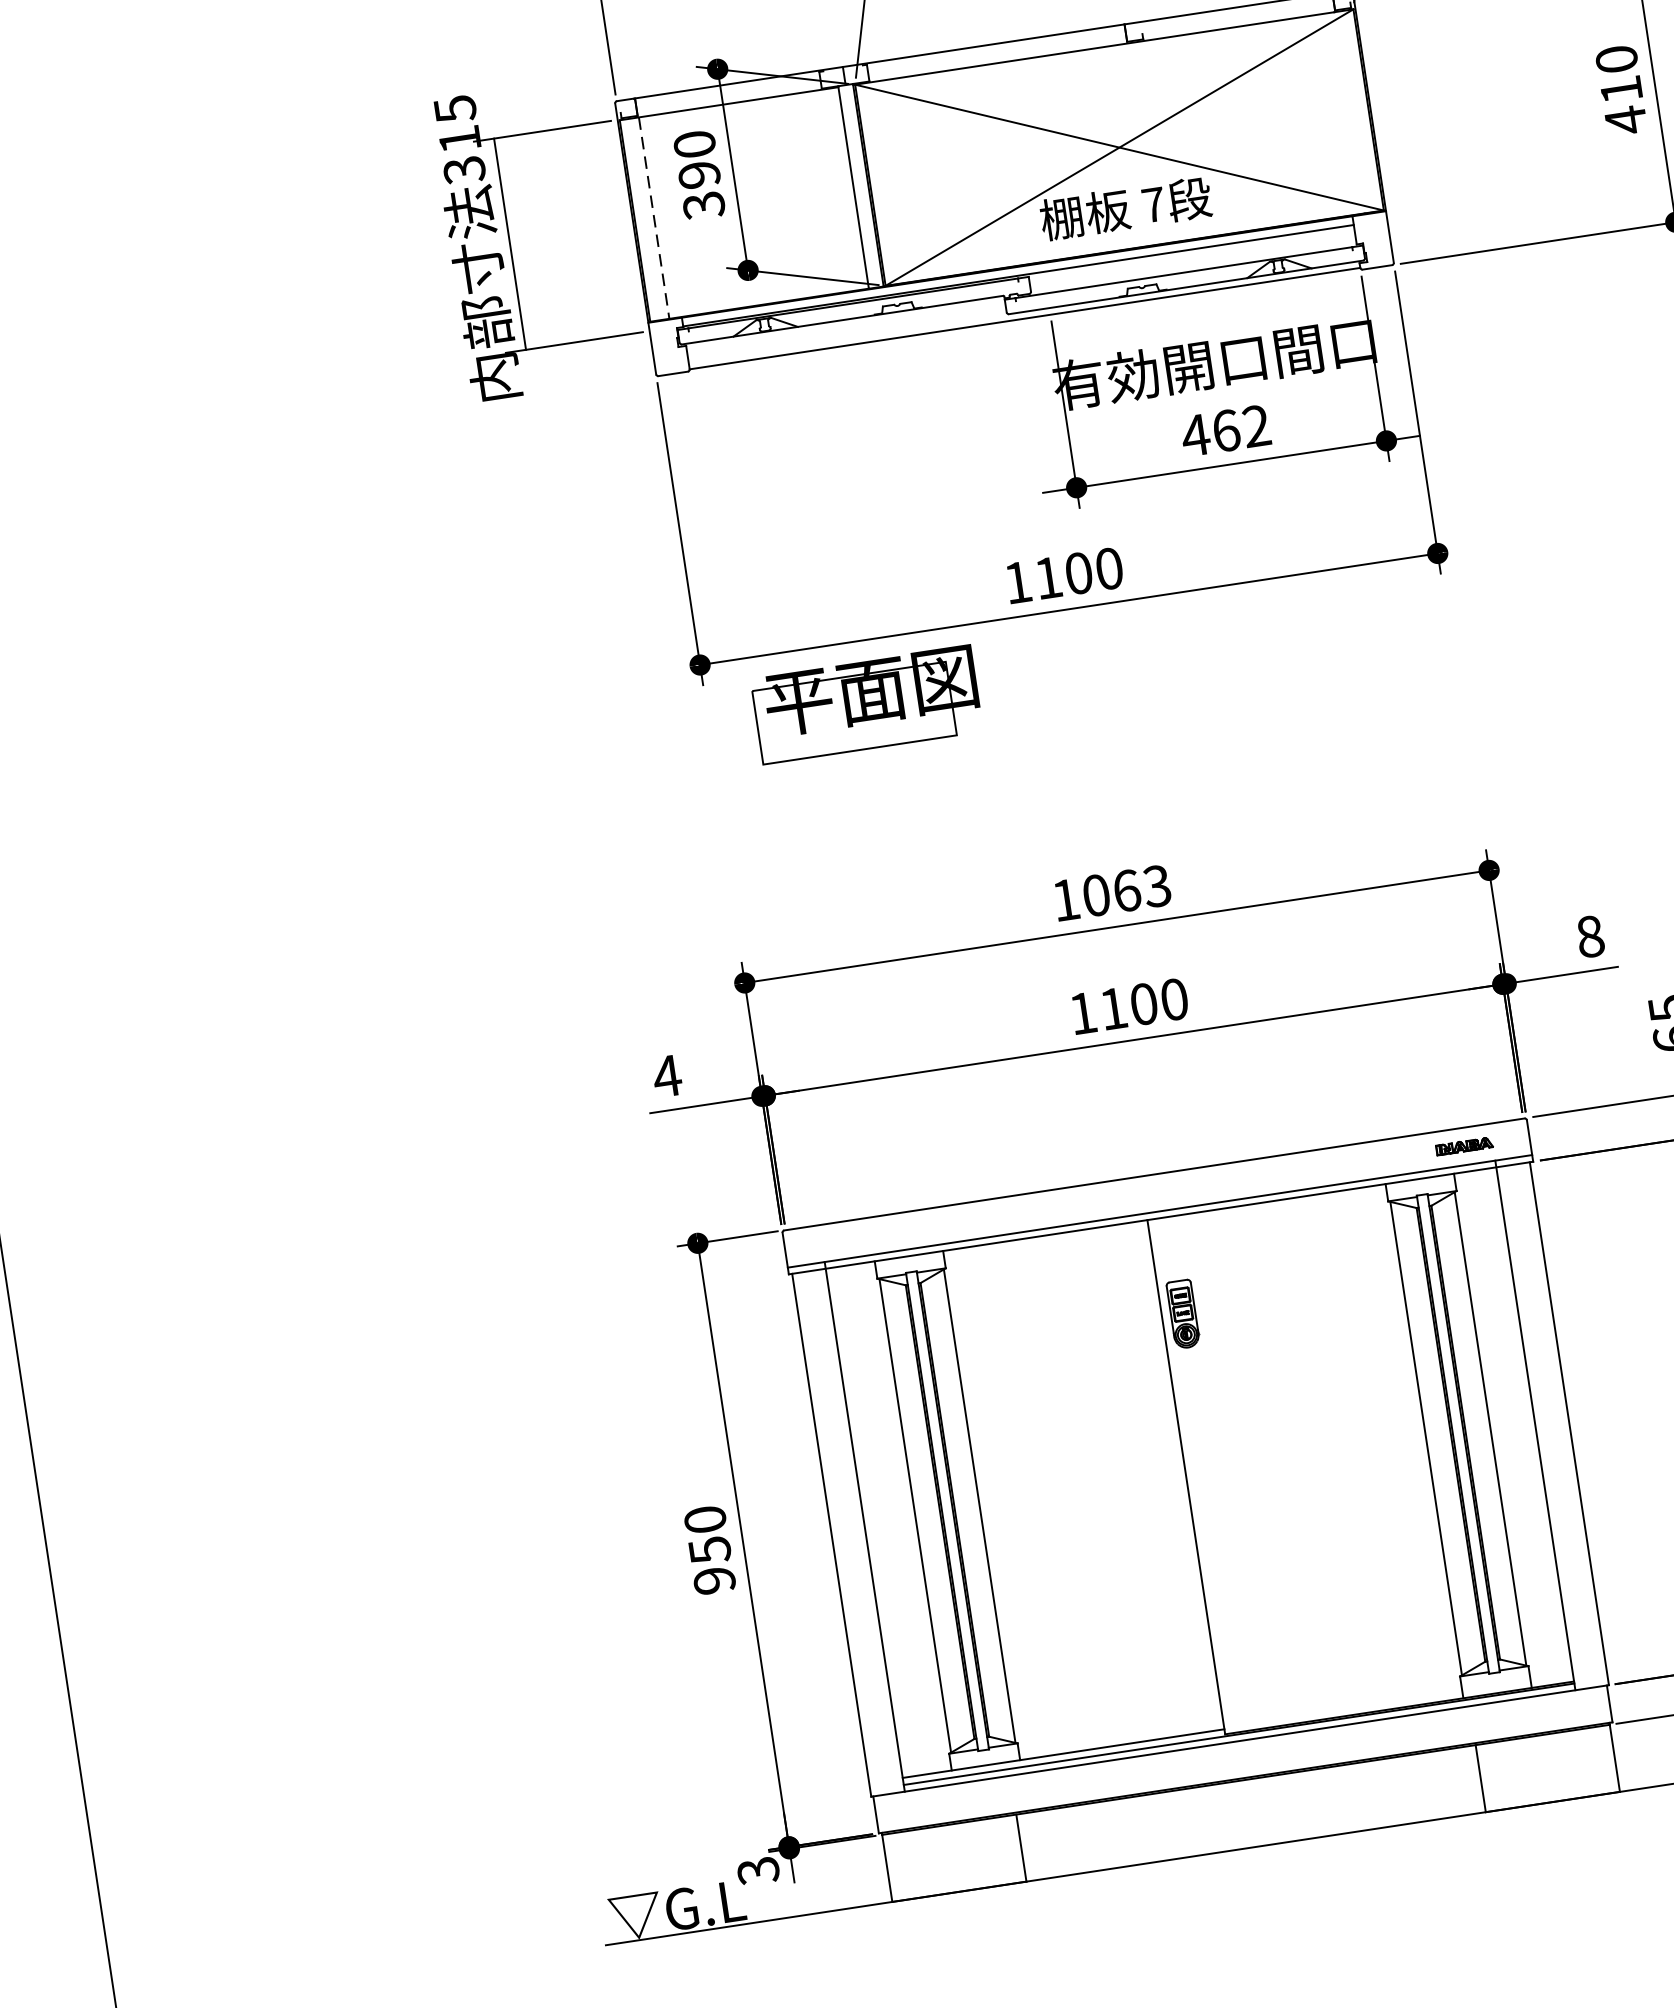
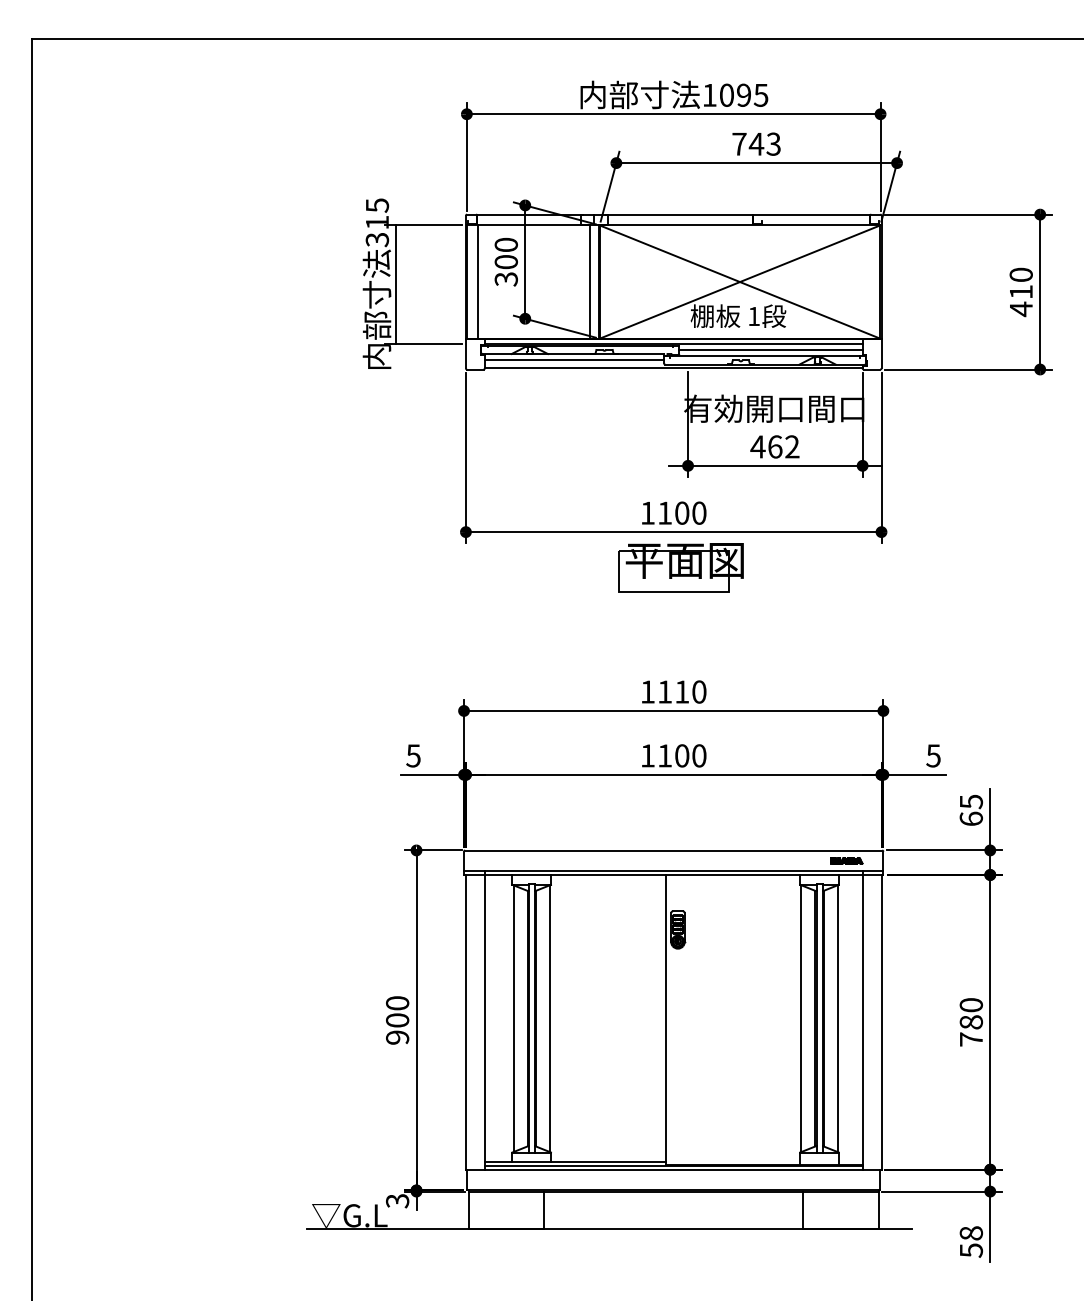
text: (697, 175) -> (505, 262), 390 -> 300
text: (1154, 204) -> (754, 316), 7 -> 1
line: (653, 218) -> (477, 282), dashed -> solid
line: (1191, 259) -> (770, 349), added
line: (846, 331) -> (574, 360), added
part: (865, 704) -> (680, 567), moved
text: (1127, 889) -> (682, 691), 1063 -> 1110
text: (1590, 936) -> (933, 755), 8 -> 5
text: (667, 1075) -> (413, 755), 4 -> 5
text: (709, 1550) -> (397, 1020), 950 -> 900

